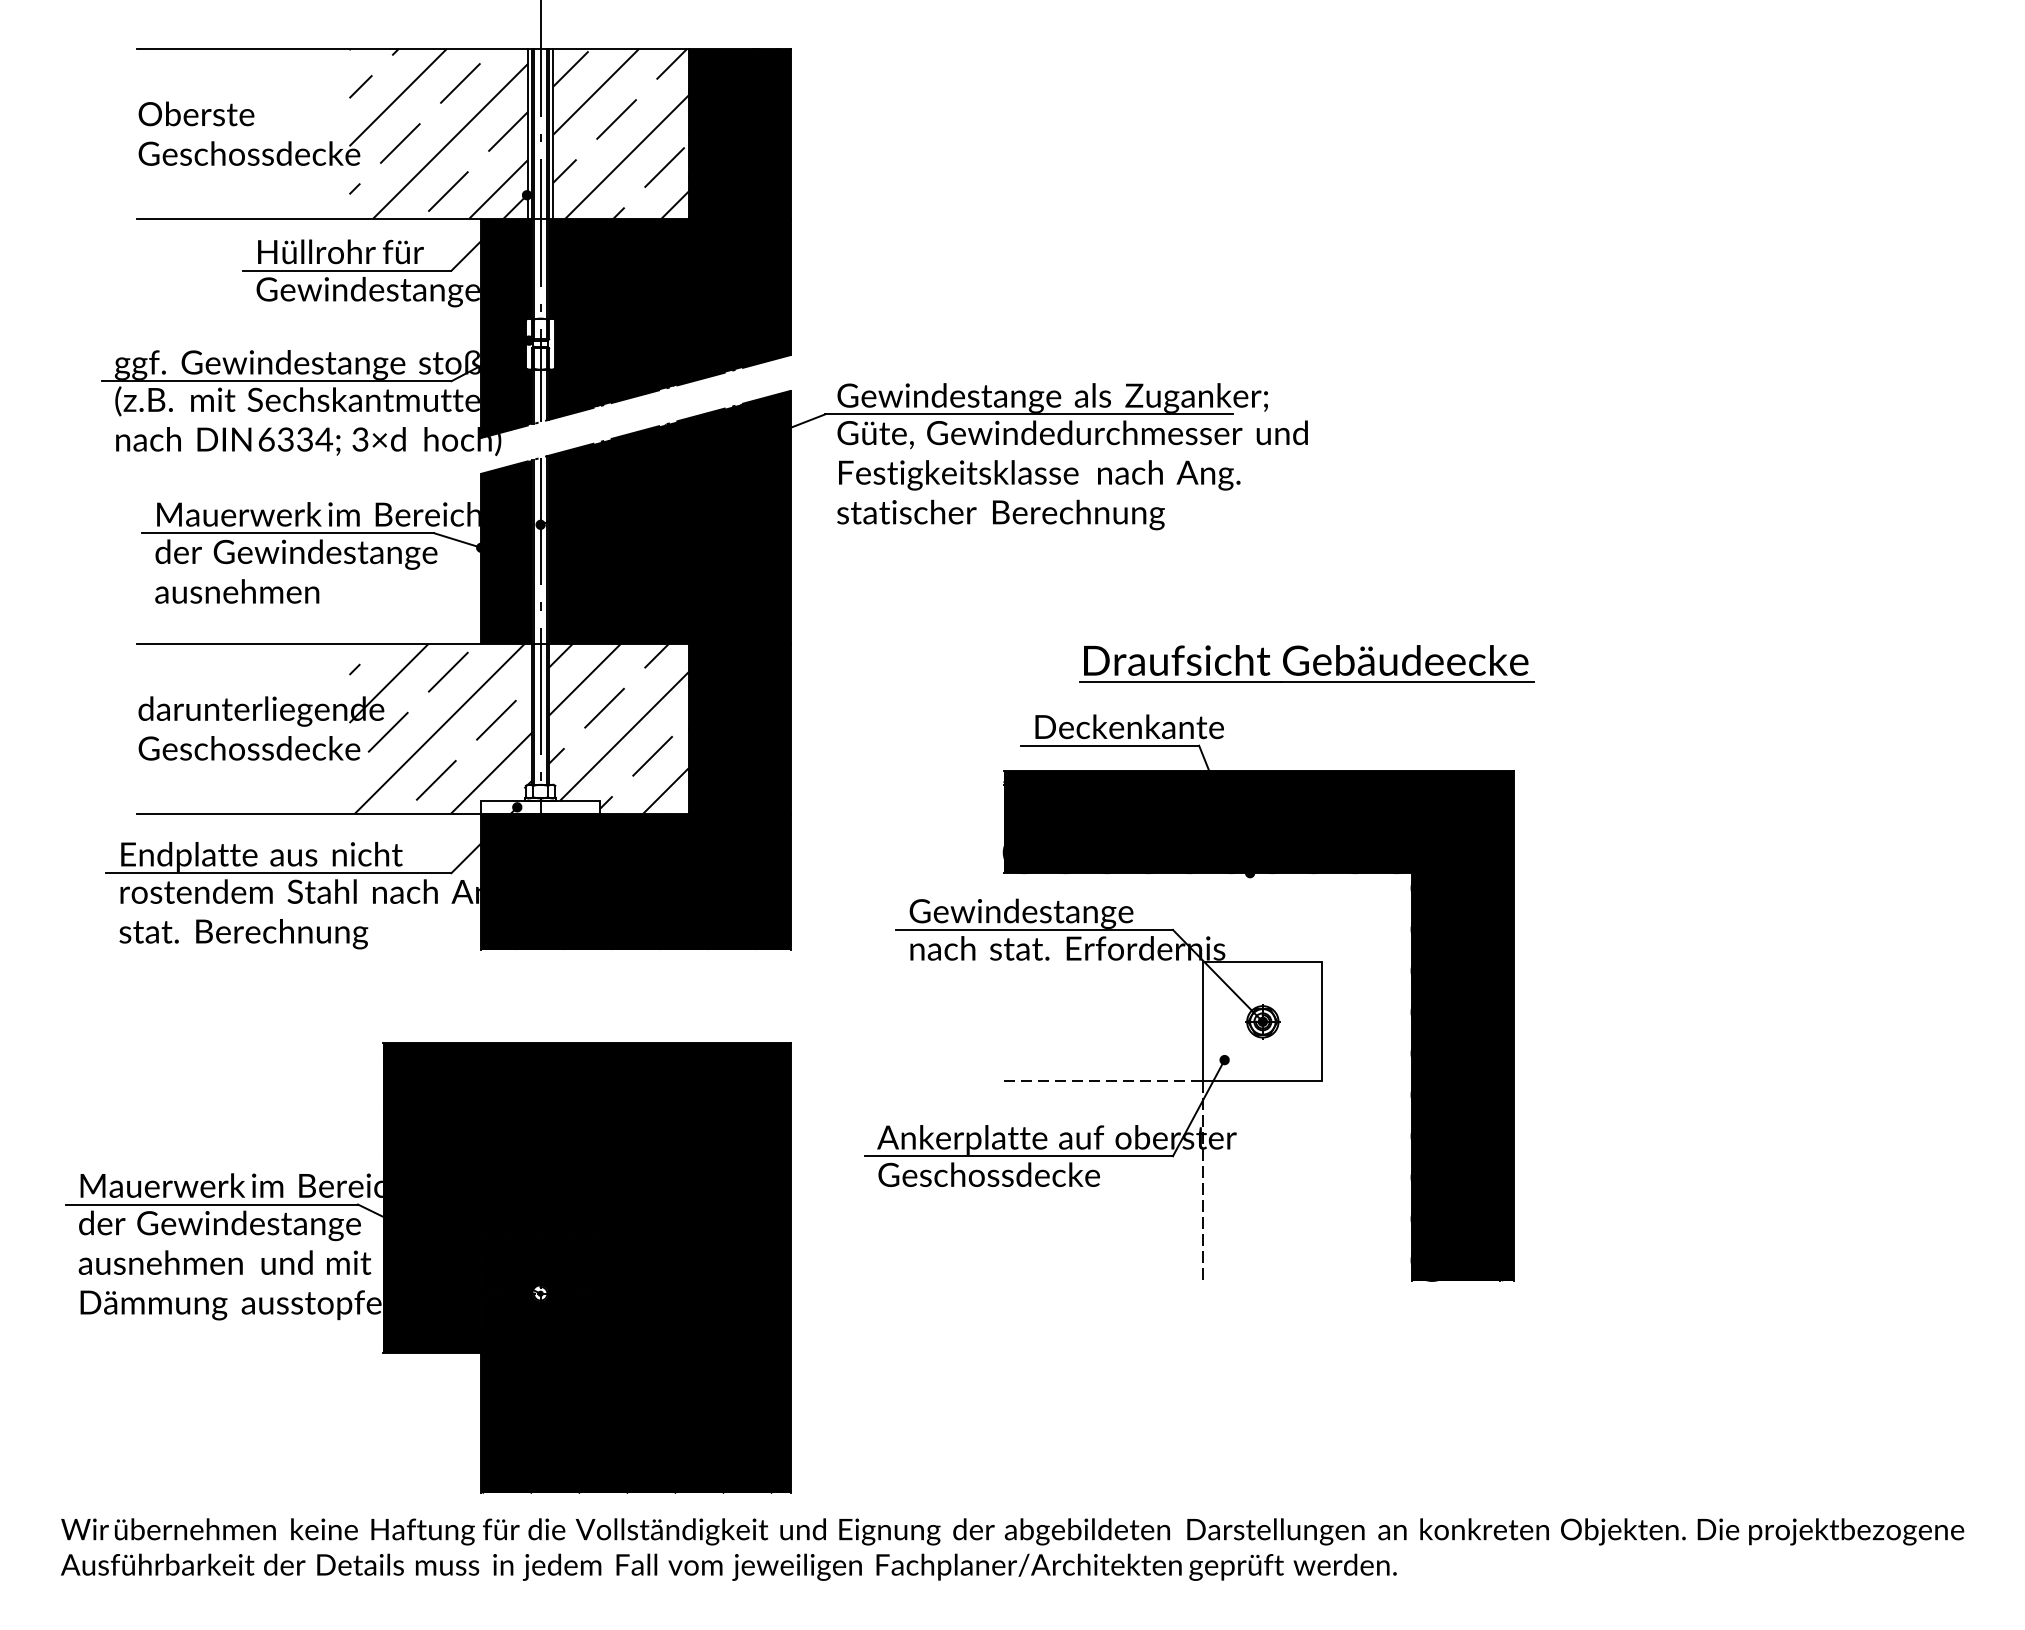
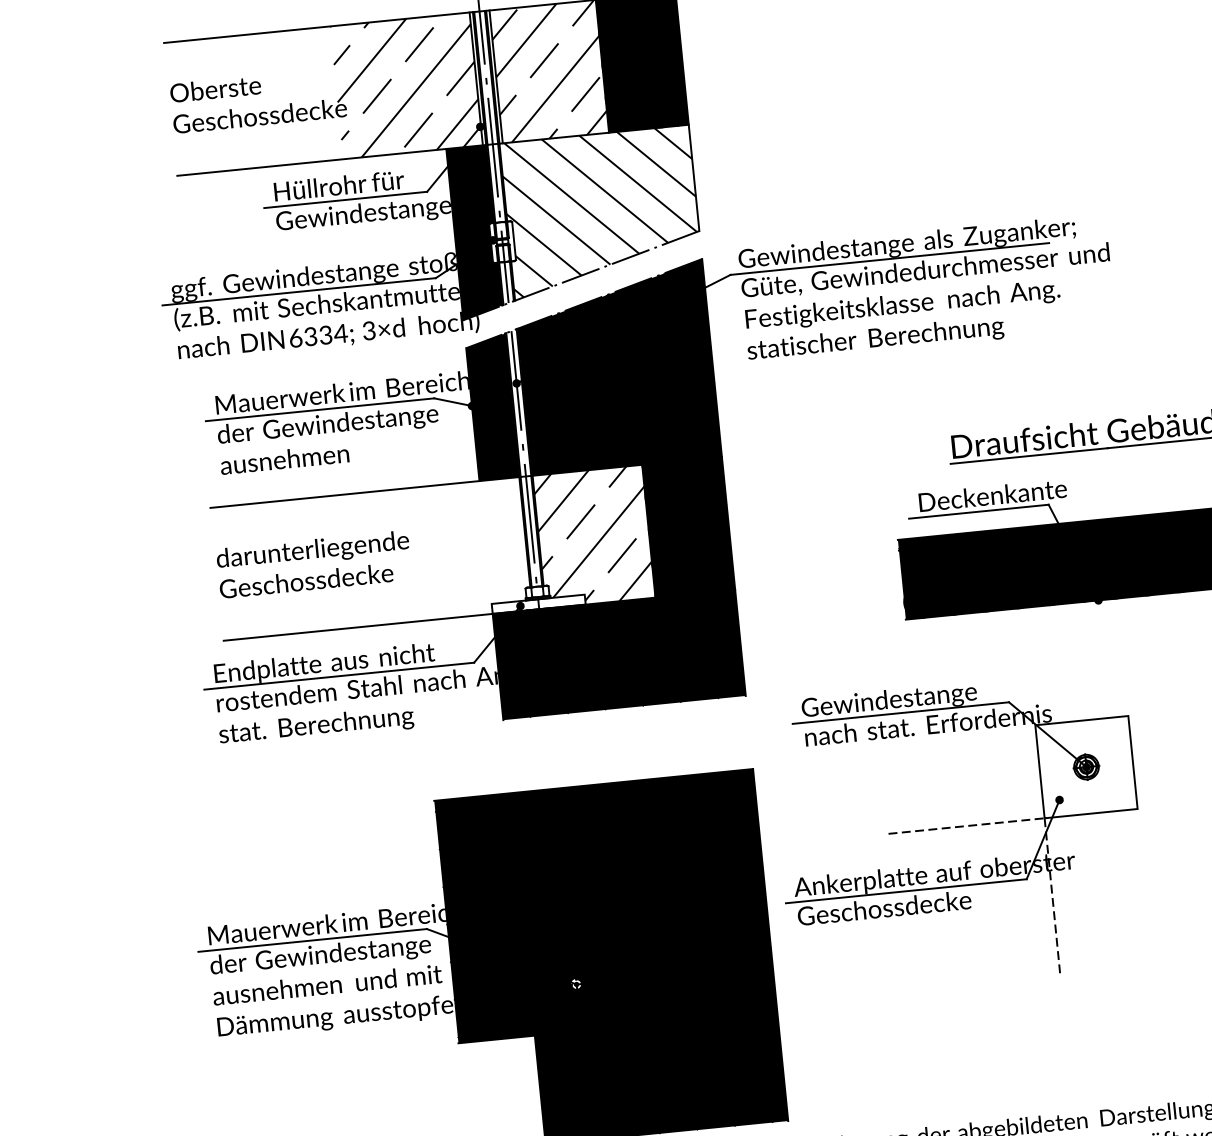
fill: (670, 318) -> (602, 212), removed
hatch: (440, 728) -> (454, 550), removed
part: (1093, 1081) -> (958, 826), moved

